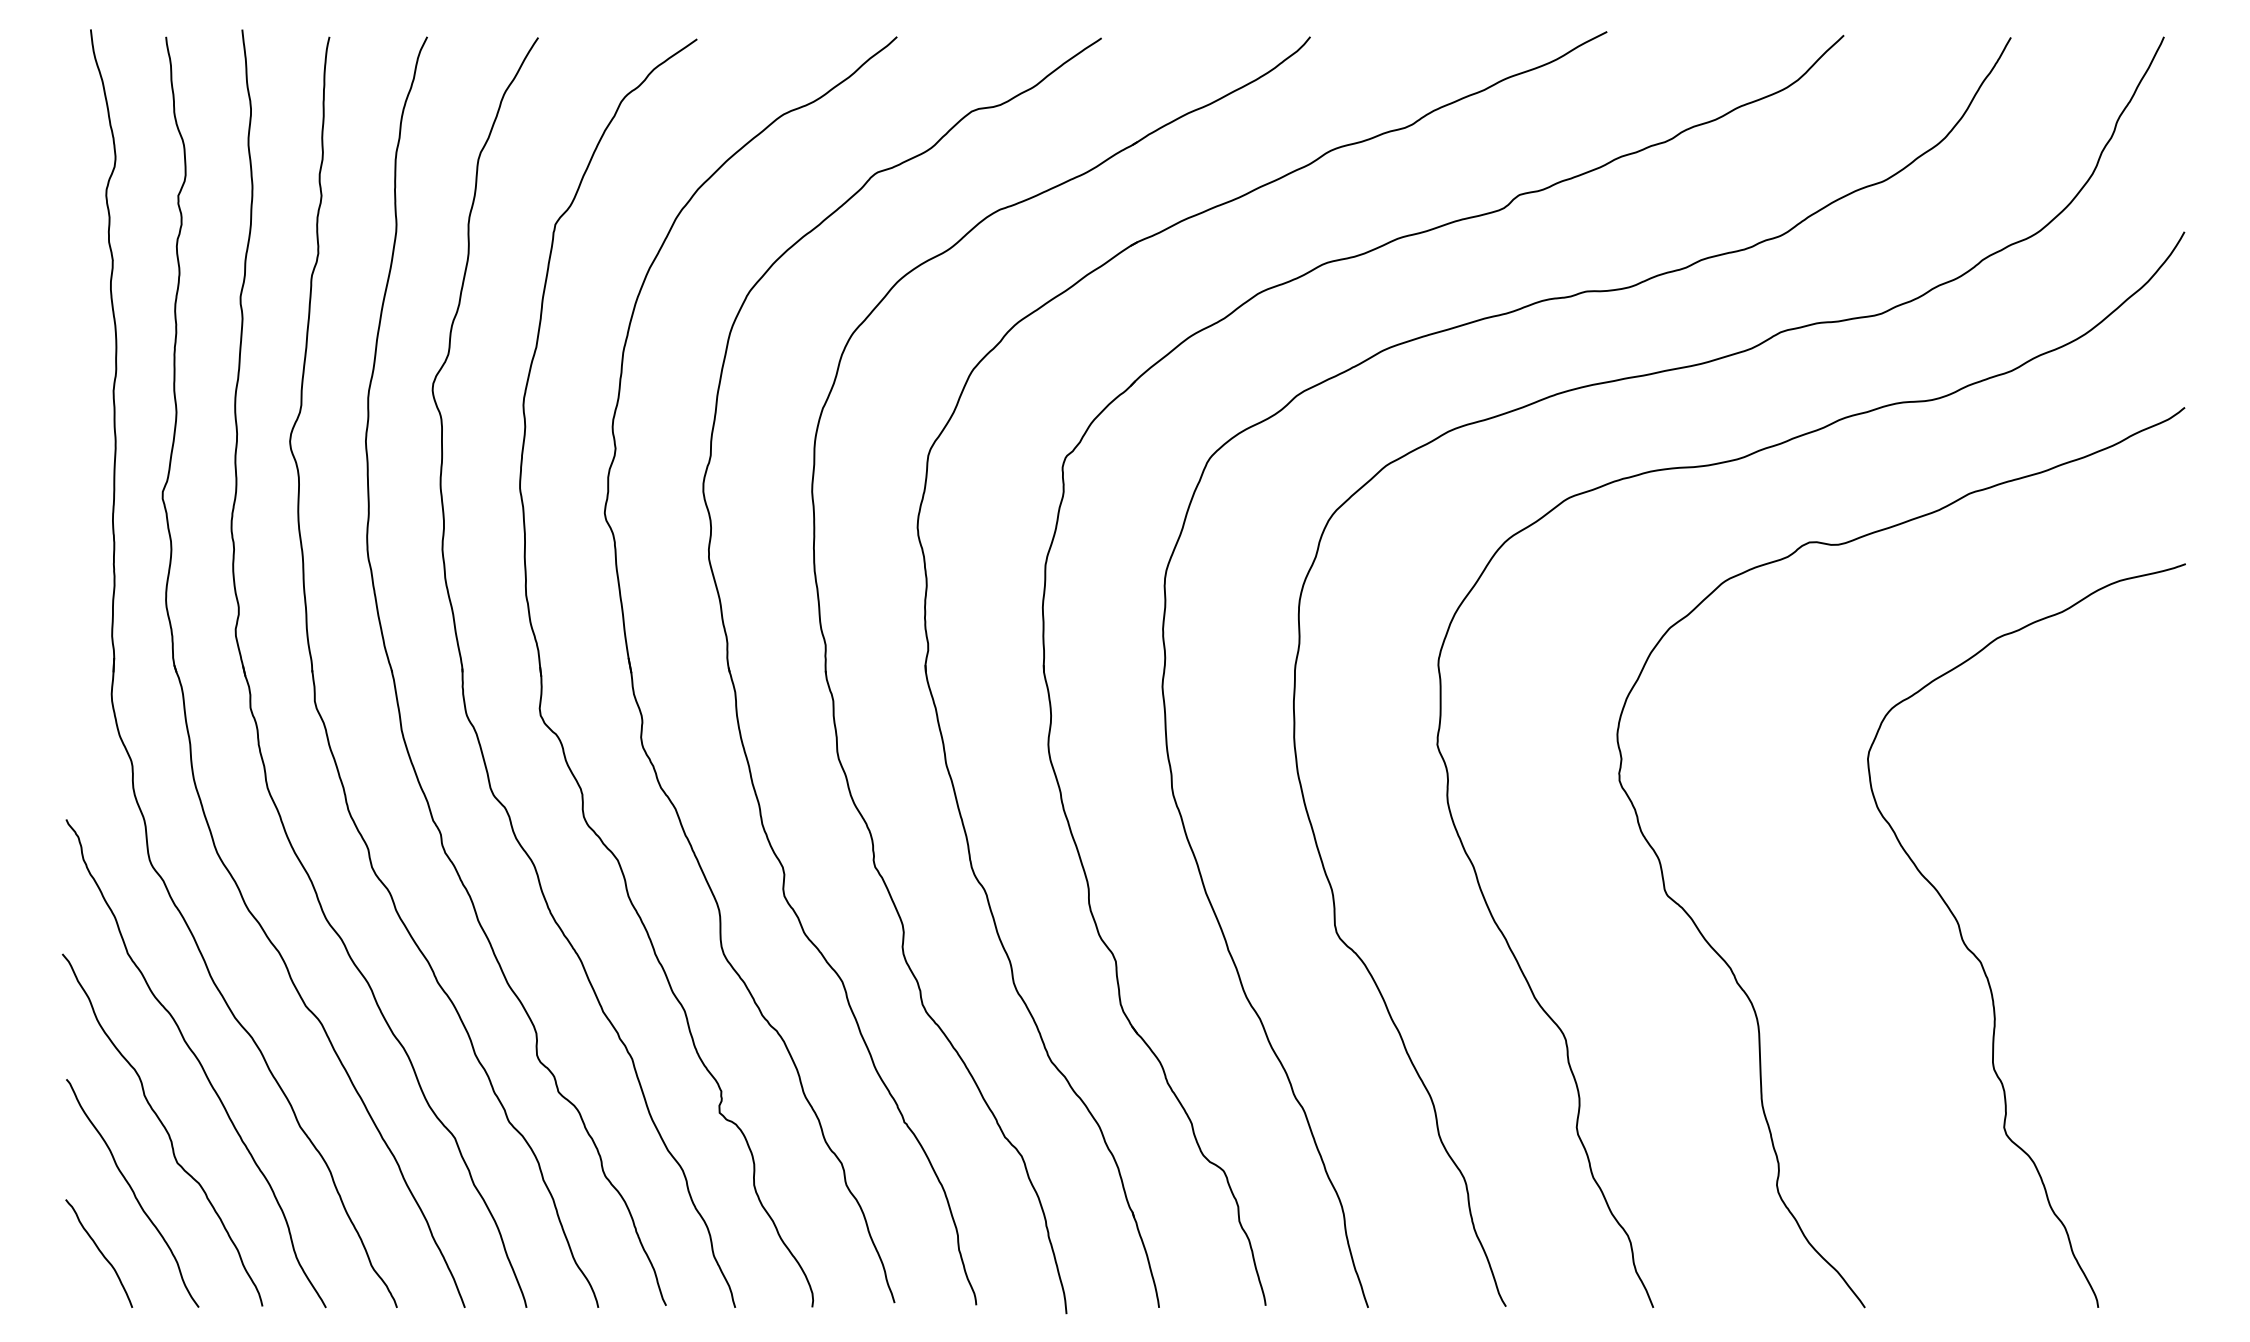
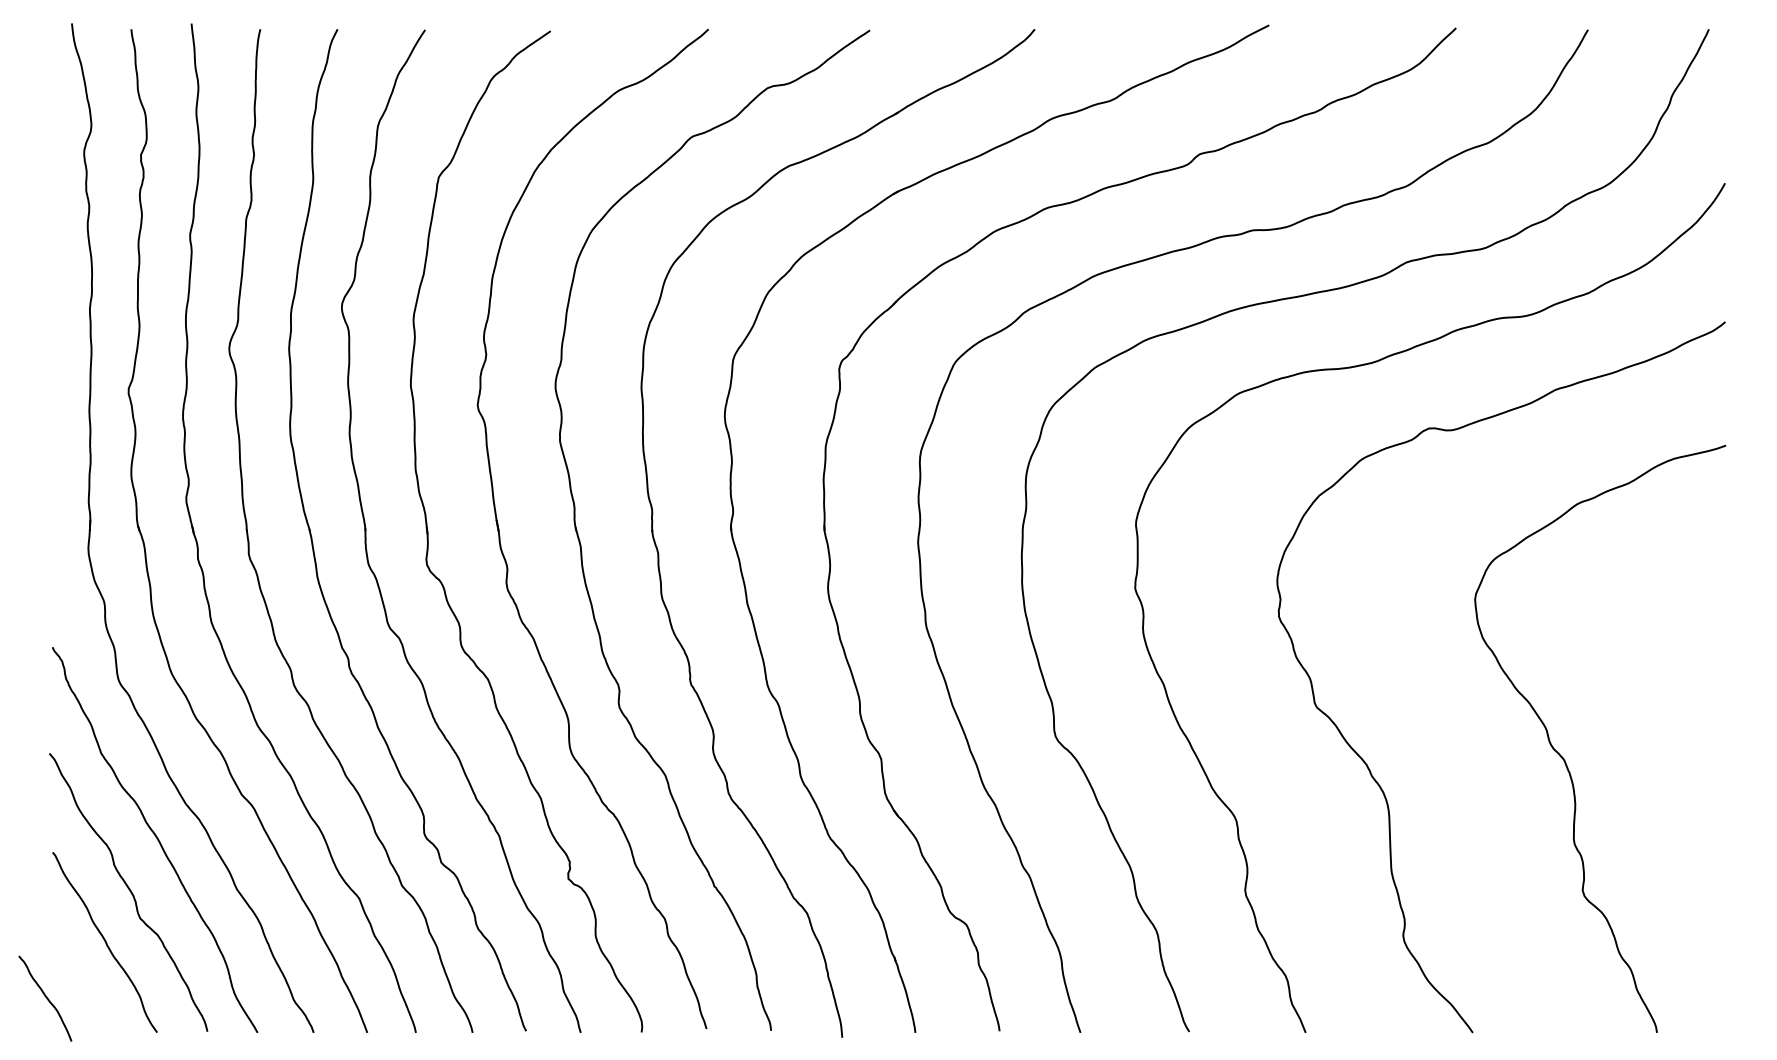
curve: (100, 1253) -> (46, 998), moved

